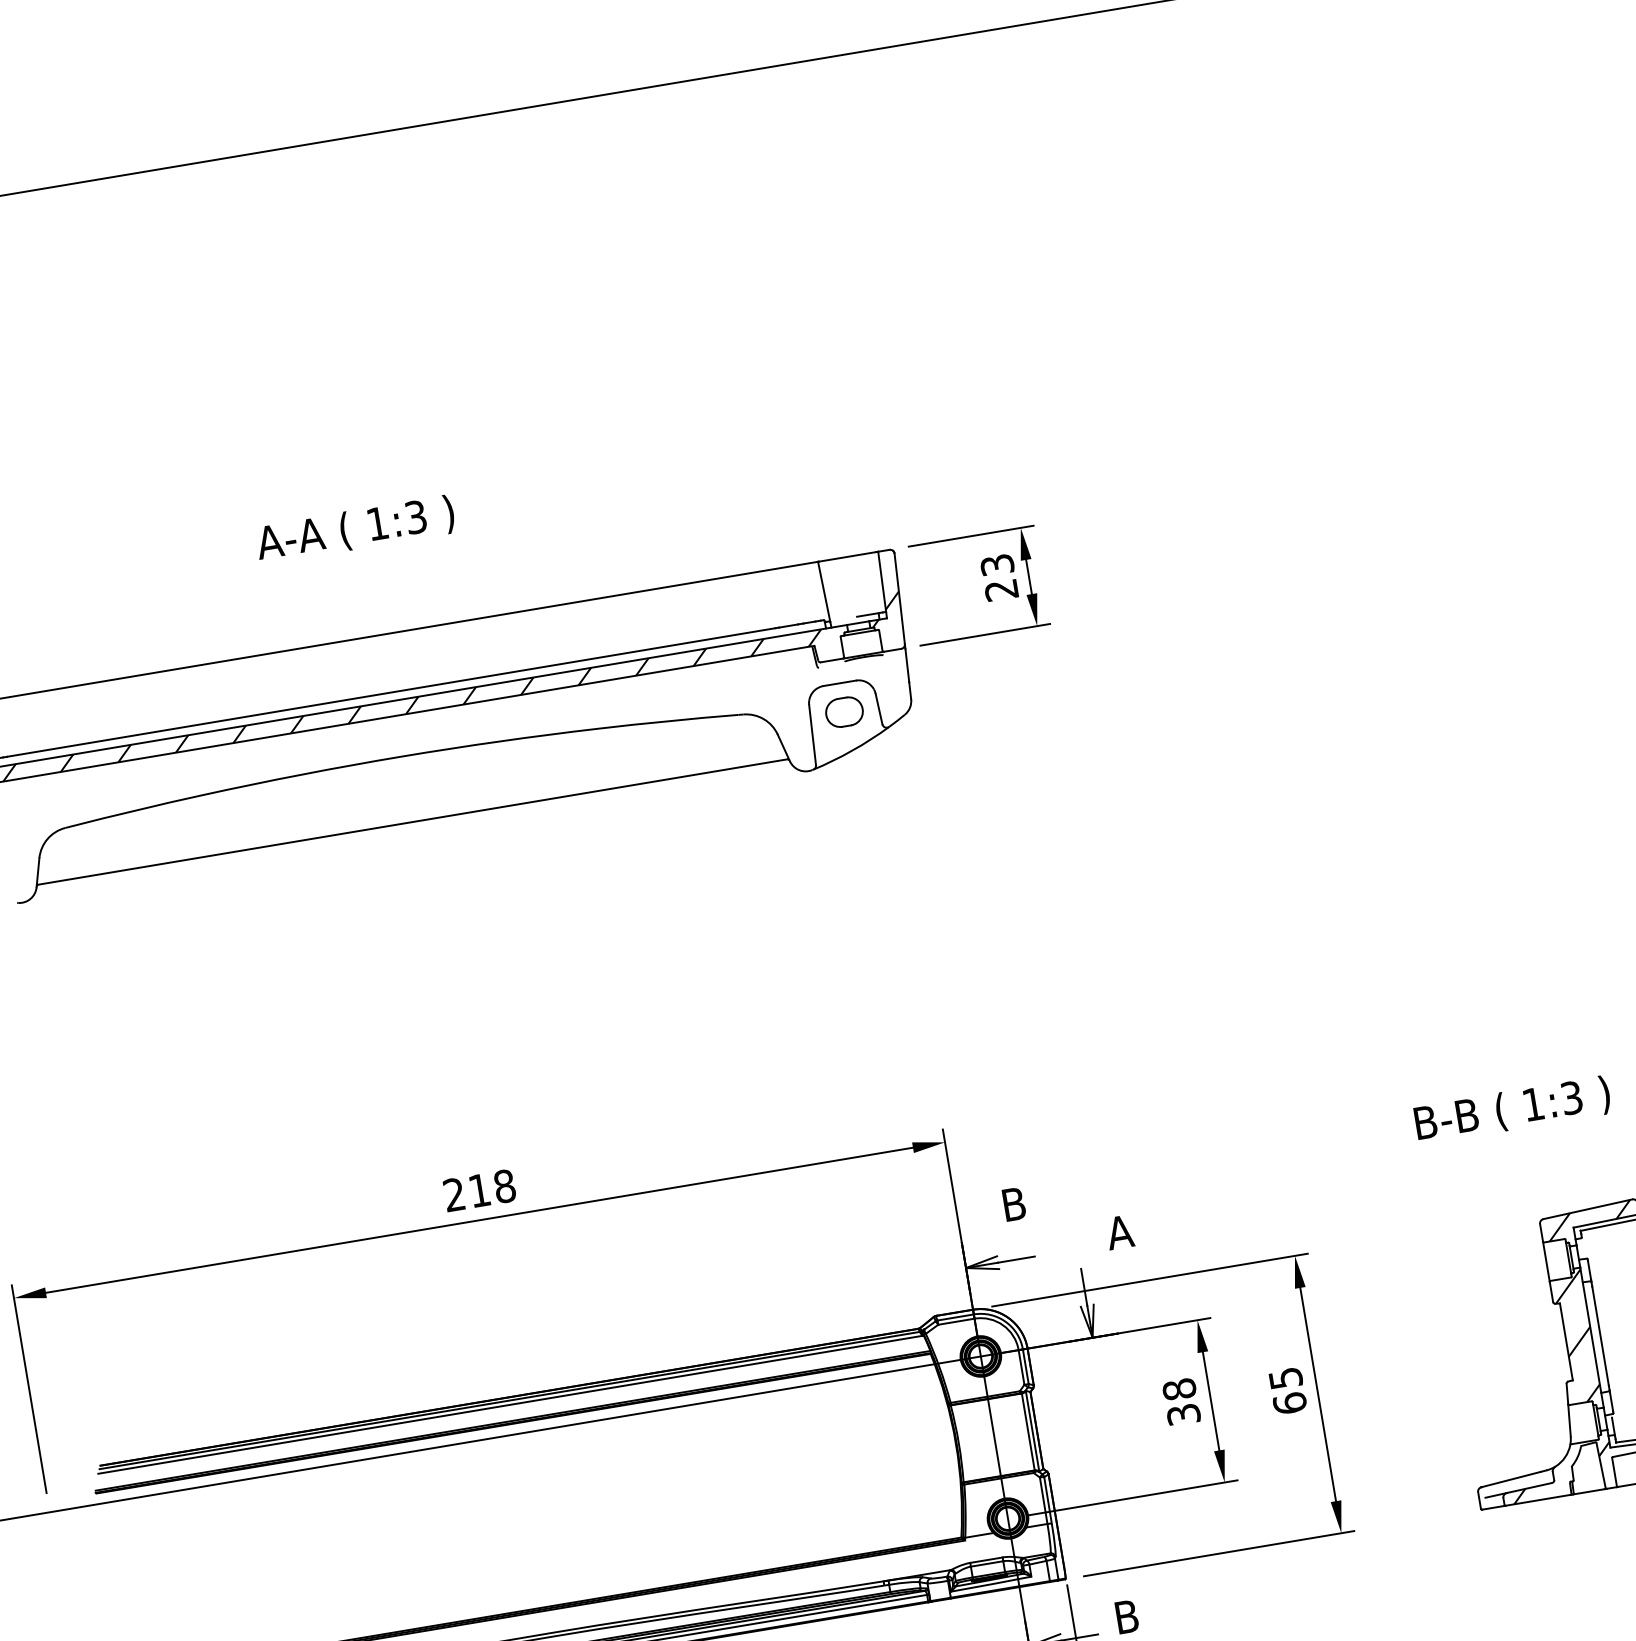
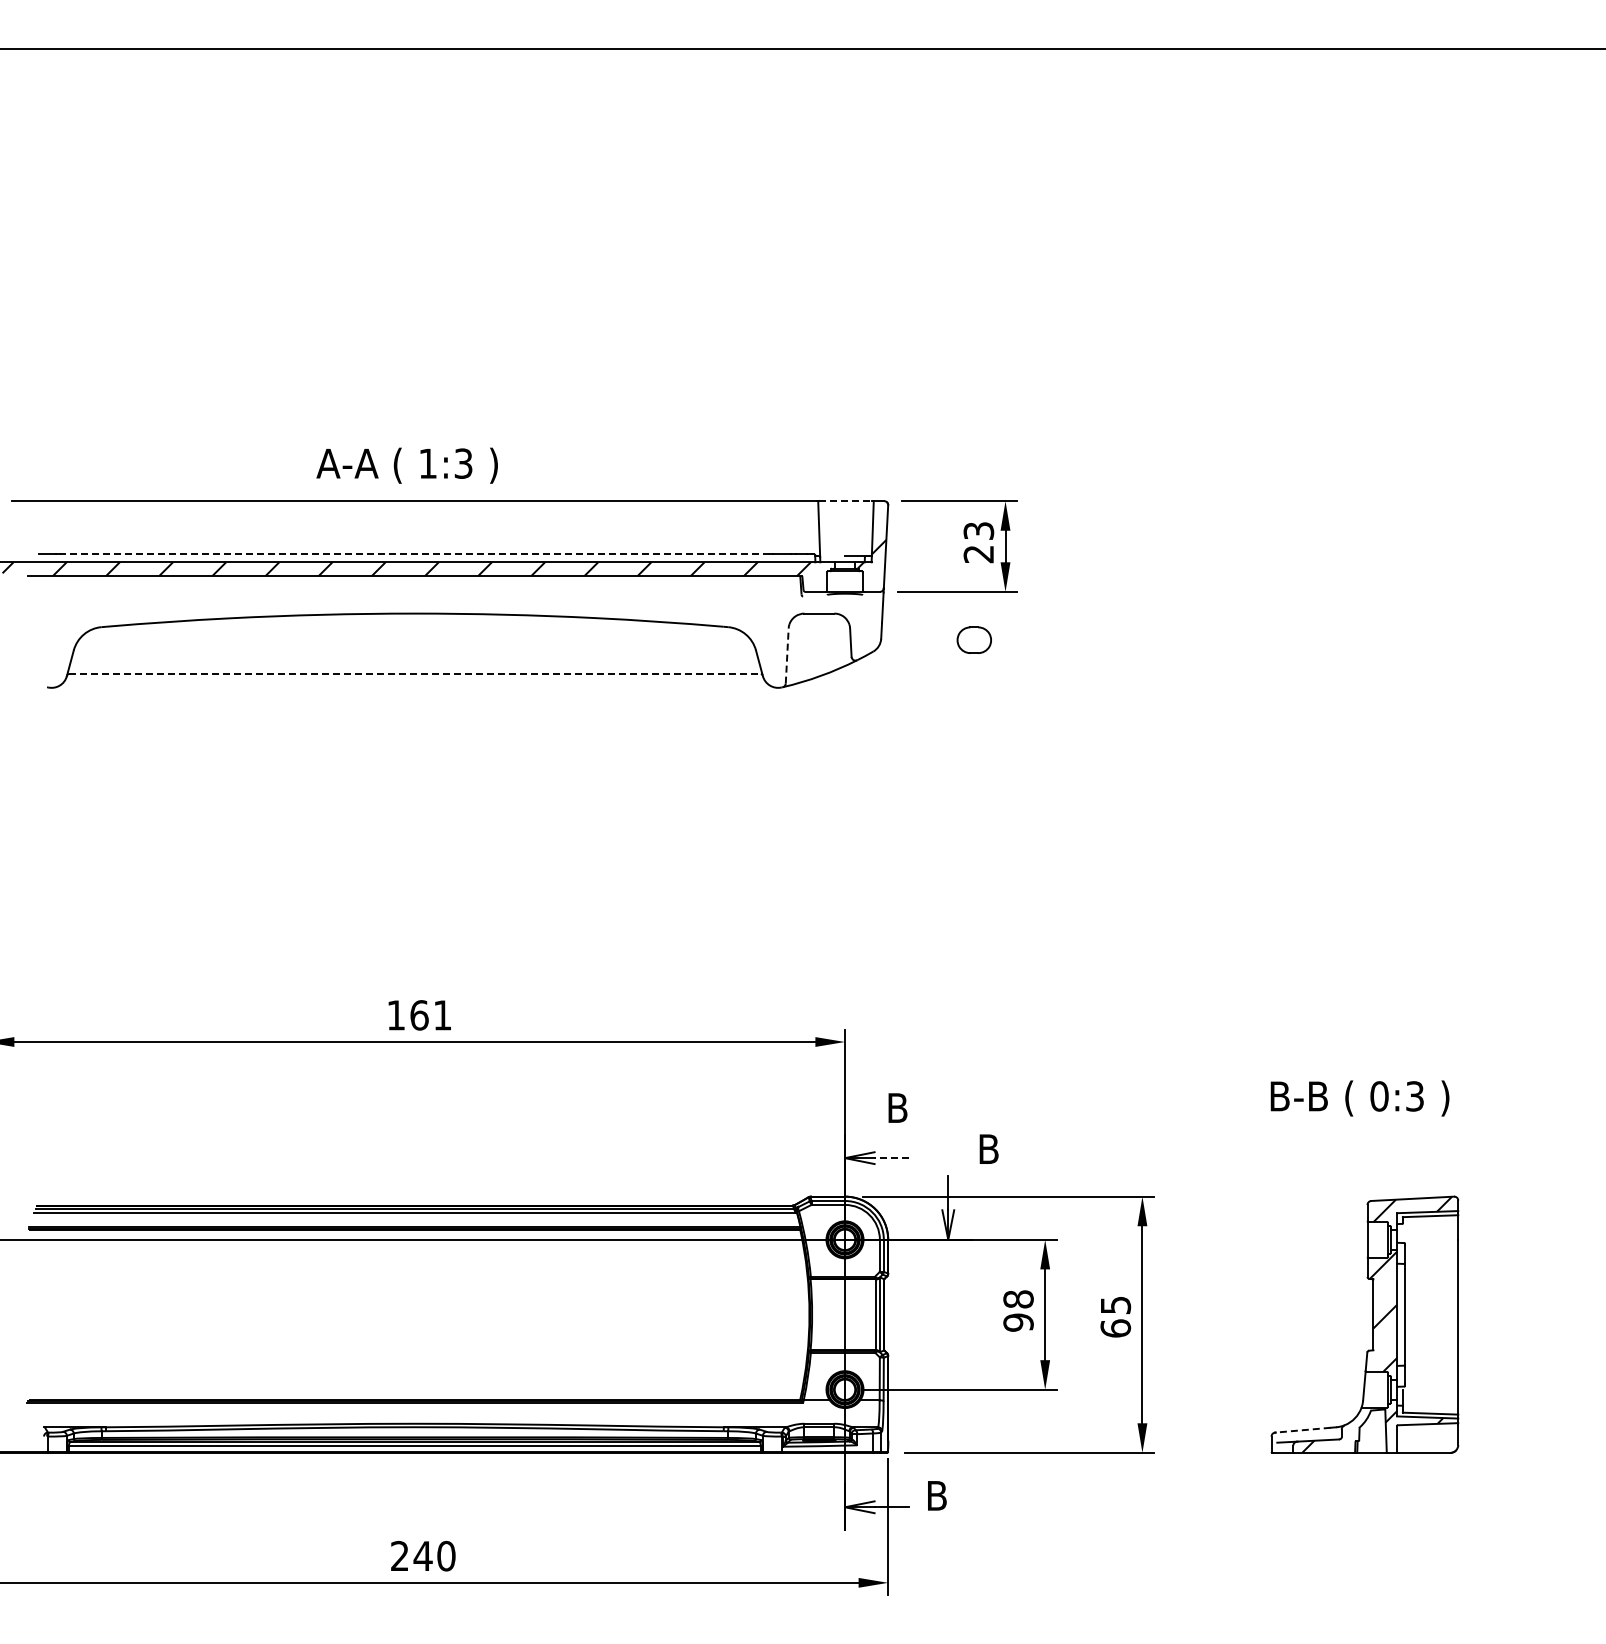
text: (354, 529) -> (406, 465), moved
line: (847, 557) -> (845, 501), solid -> dashed
line: (390, 692) -> (414, 554), solid -> dashed
part: (843, 711) -> (973, 639), moved
line: (812, 735) -> (787, 656), solid -> dashed
line: (412, 822) -> (414, 674), solid -> dashed
text: (1533, 1104) -> (1379, 1096), 1:3 -> 0:3
text: (479, 1190) -> (419, 1015), 218 -> 161
text: (1119, 1231) -> (988, 1148), A -> B
line: (1016, 1260) -> (891, 1158), solid -> dashed
text: (1183, 1414) -> (1018, 1322), 38 -> 98
line: (1511, 1479) -> (1303, 1430), solid -> dashed

